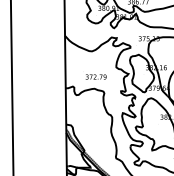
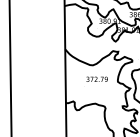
text: (95, 76) -> (96, 78), moved

